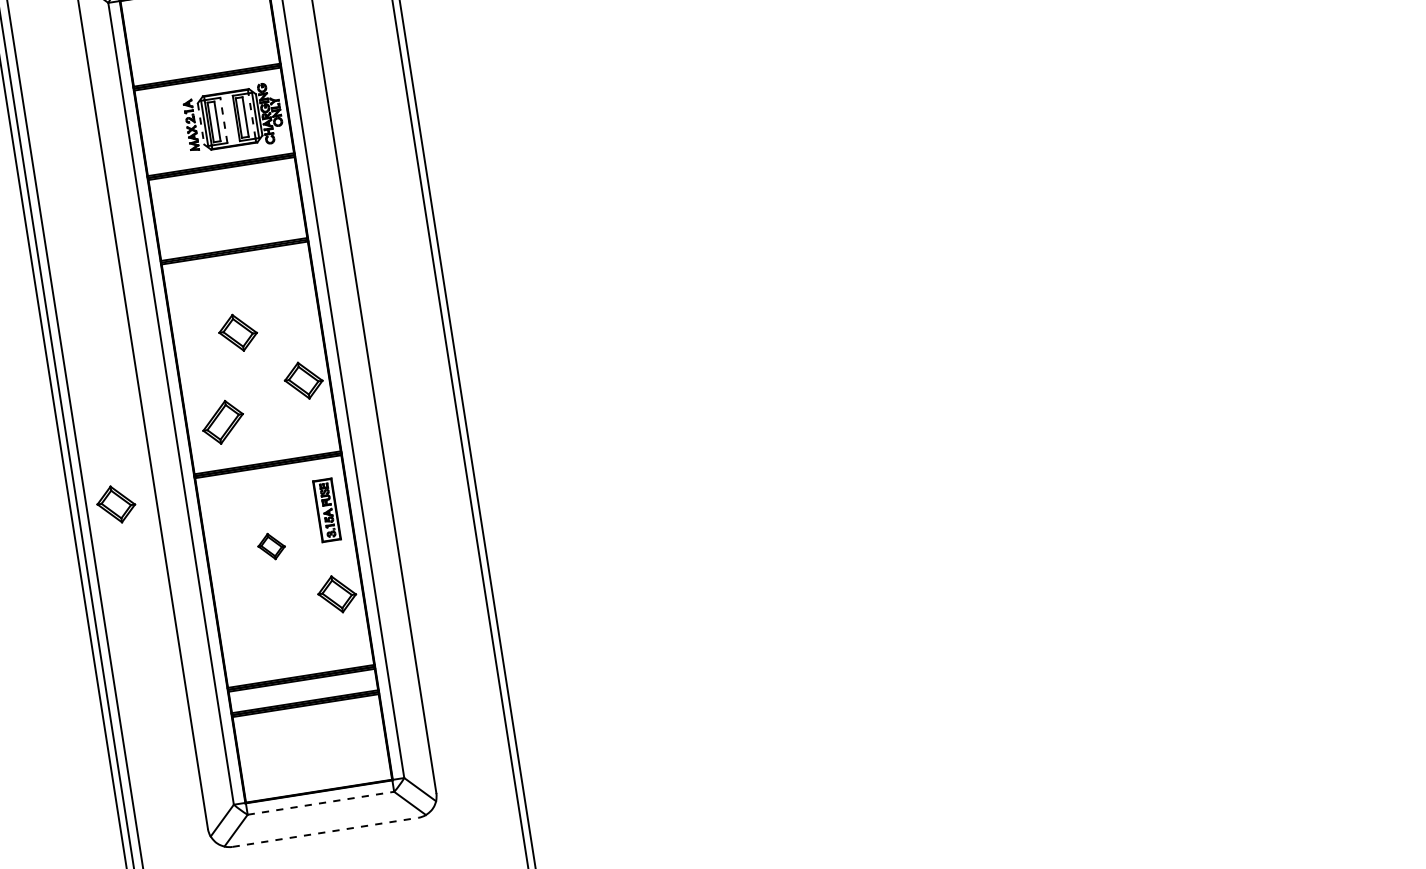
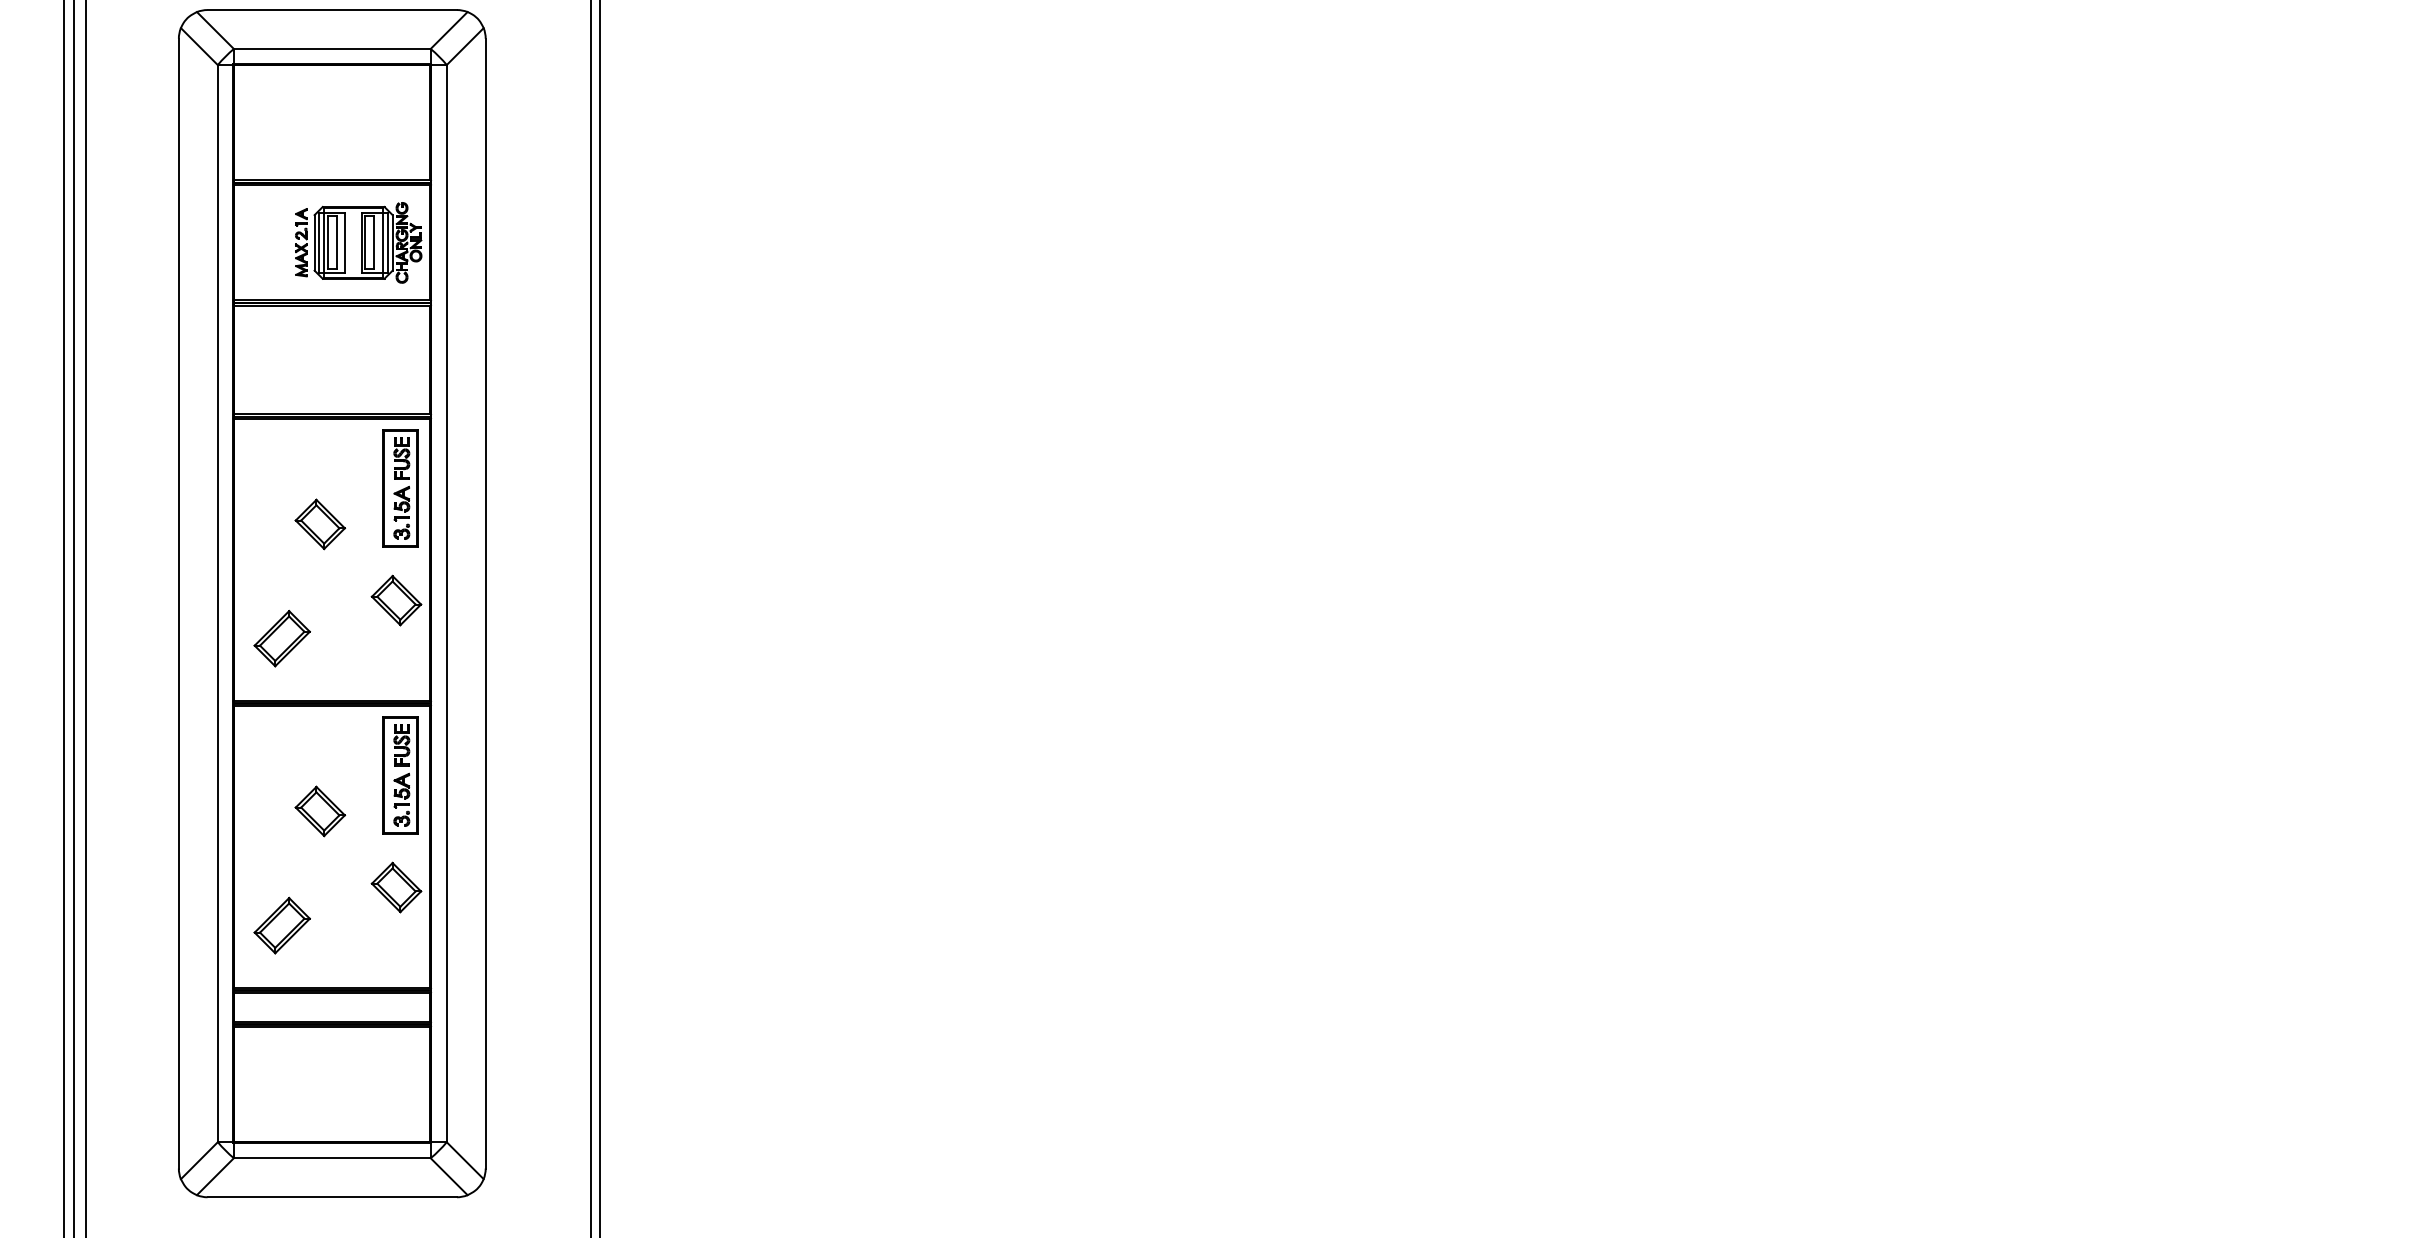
line: (252, 115) -> (383, 242), dashed -> solid
line: (224, 120) -> (345, 242), dashed -> solid
line: (200, 123) -> (314, 242), dashed -> solid
part: (293, 296) -> (400, 488), added
part: (116, 504) -> (125, 724), removed
part: (327, 510) -> (400, 775), size x1.43
part: (271, 546) -> (320, 811), size x1.43
part: (256, 635) -> (281, 925), added
line: (321, 803) -> (332, 1158), dashed -> solid
line: (325, 832) -> (332, 1197), dashed -> solid

